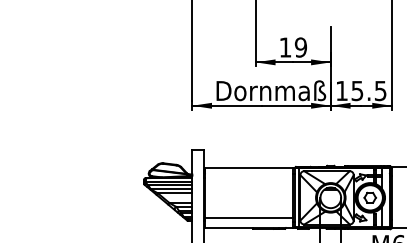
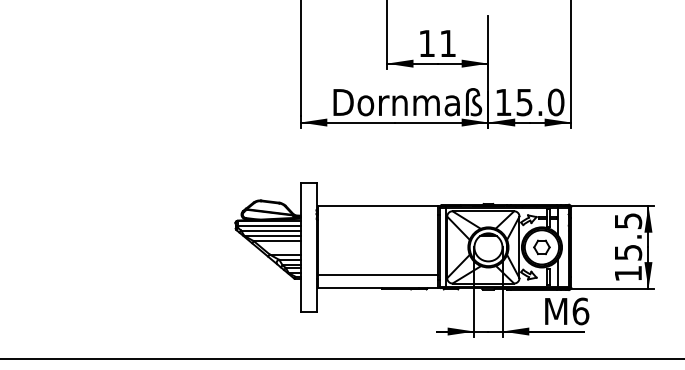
text: (300, 47) -> (447, 43), 19 -> 11
text: (380, 90) -> (555, 102), 15.5 -> 15.0

